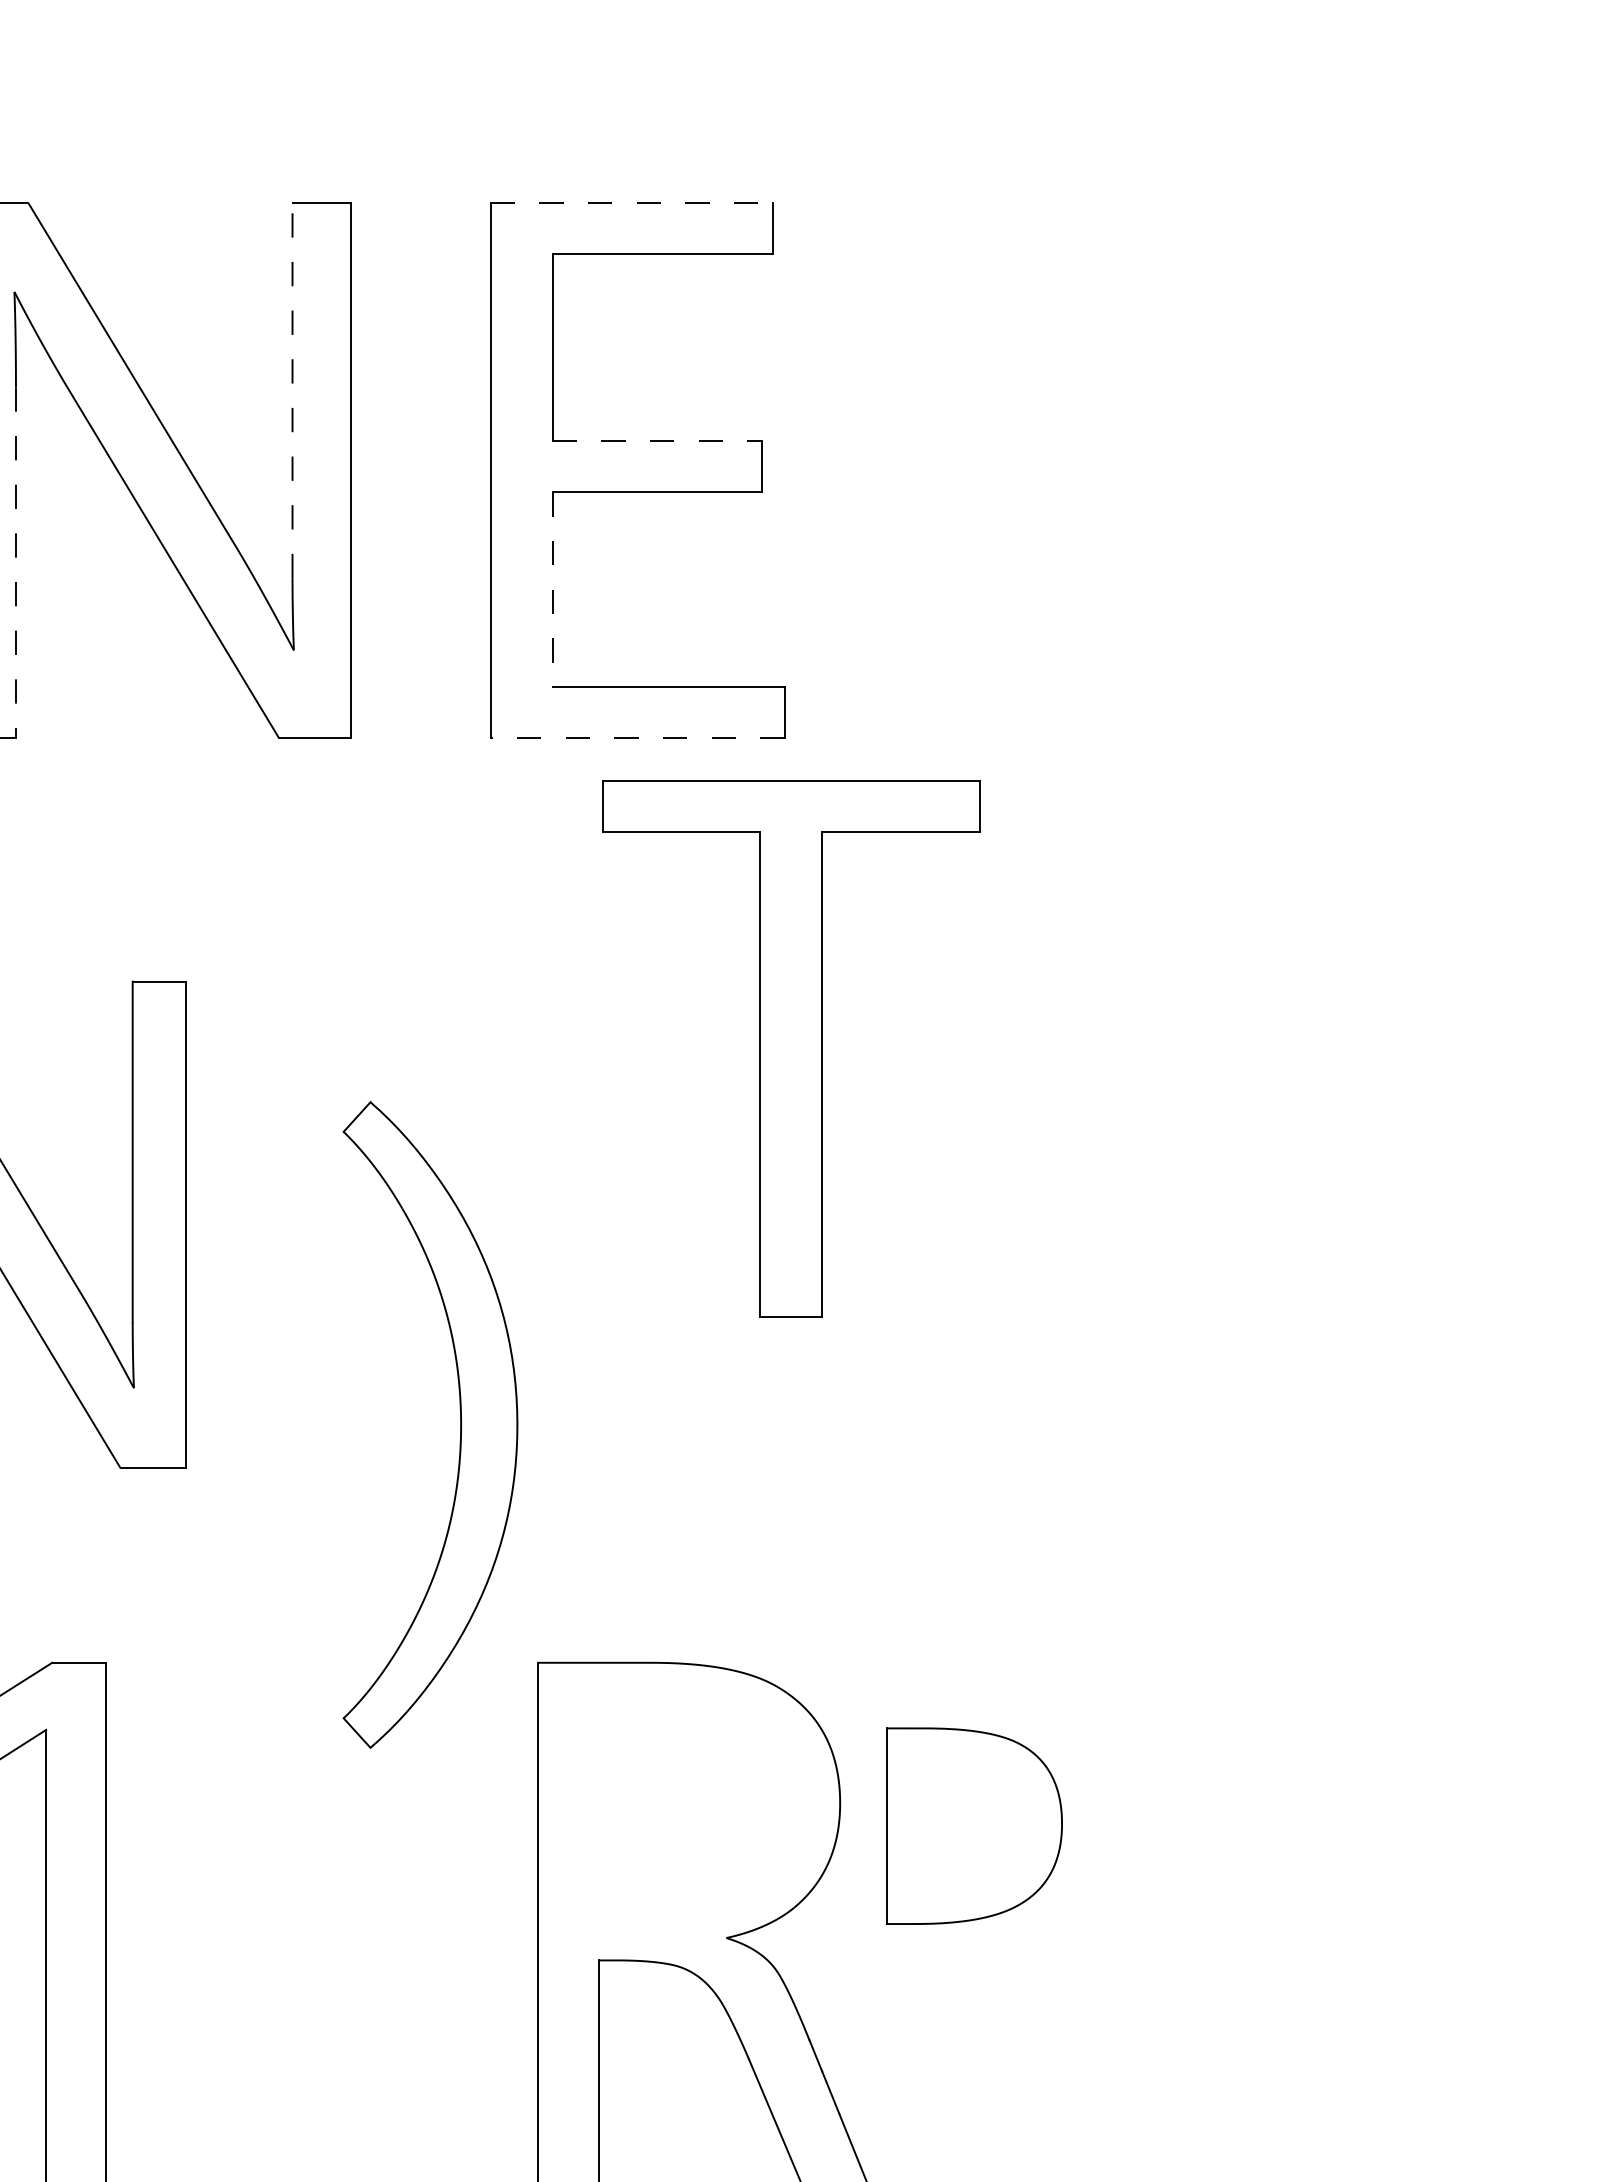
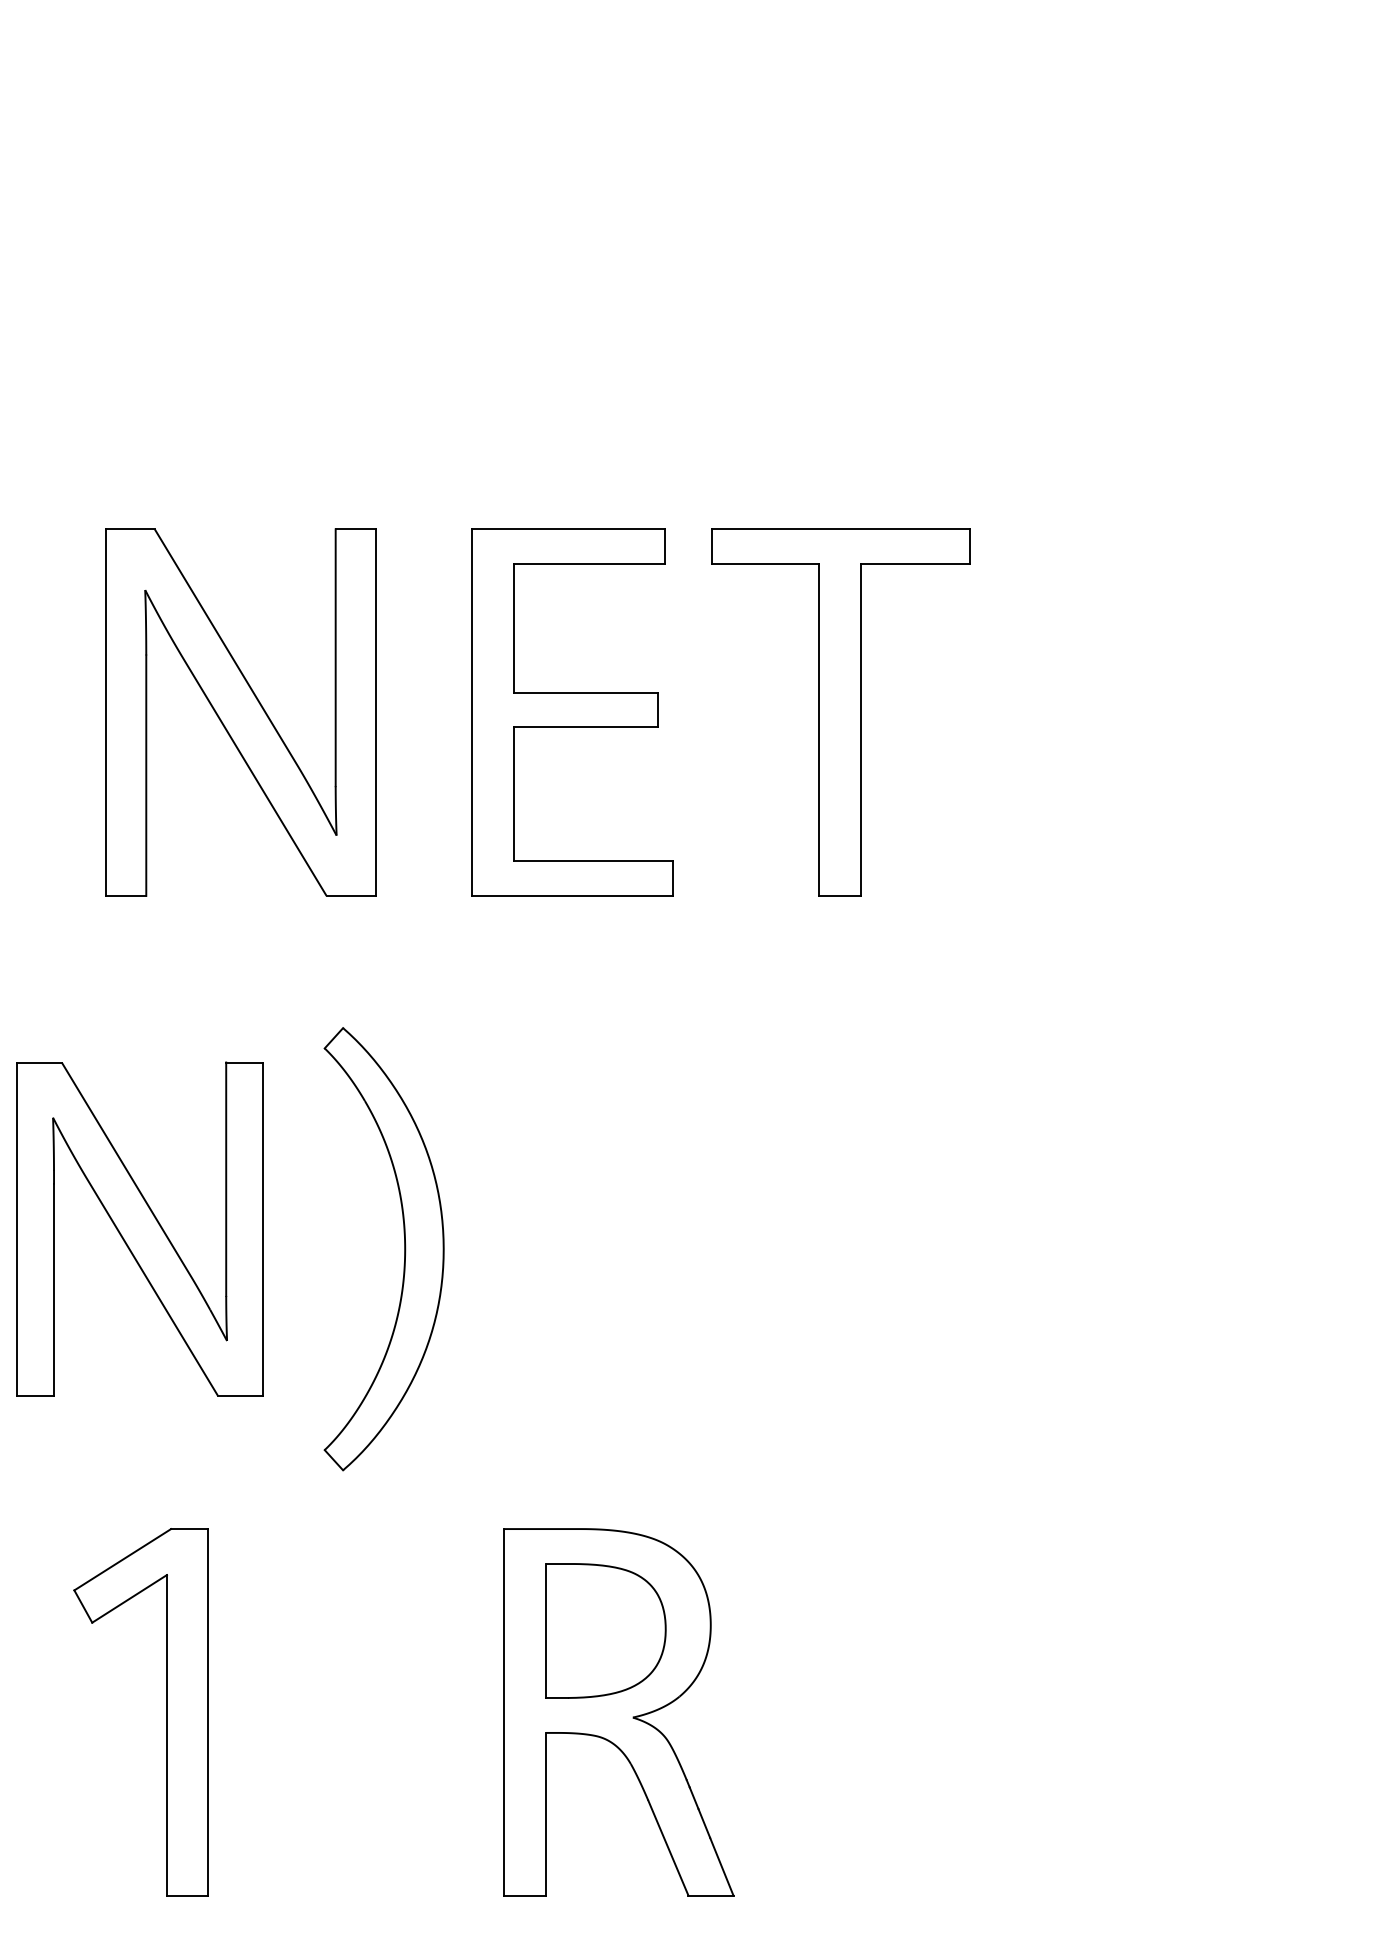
line: (632, 203) -> (568, 529), dashed -> solid
line: (292, 390) -> (335, 657), dashed -> solid
line: (657, 441) -> (585, 692), dashed -> solid
line: (16, 564) -> (146, 776), dashed -> solid
line: (552, 590) -> (513, 794), dashed -> solid
line: (638, 737) -> (572, 895), dashed -> solid
part: (791, 1048) -> (840, 712), moved
part: (460, 1425) -> (404, 1249), moved
part: (974, 1825) -> (605, 1630), moved

